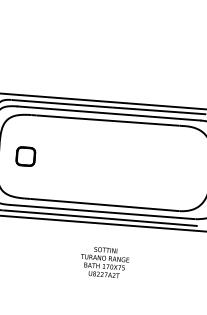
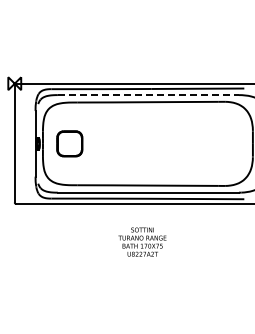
line: (109, 113) -> (148, 95), solid -> dashed
part: (25, 156) -> (69, 143), size x1.4
text: (104, 261) -> (142, 241), moved

